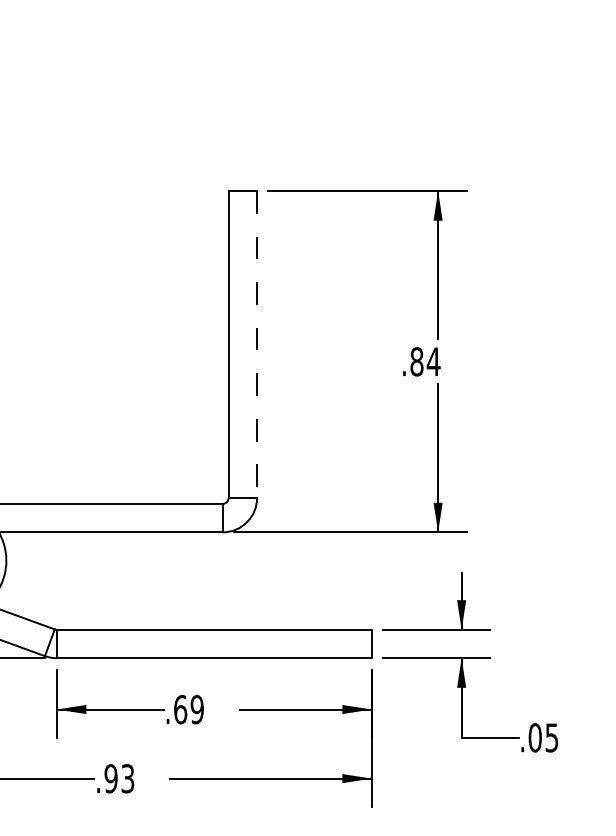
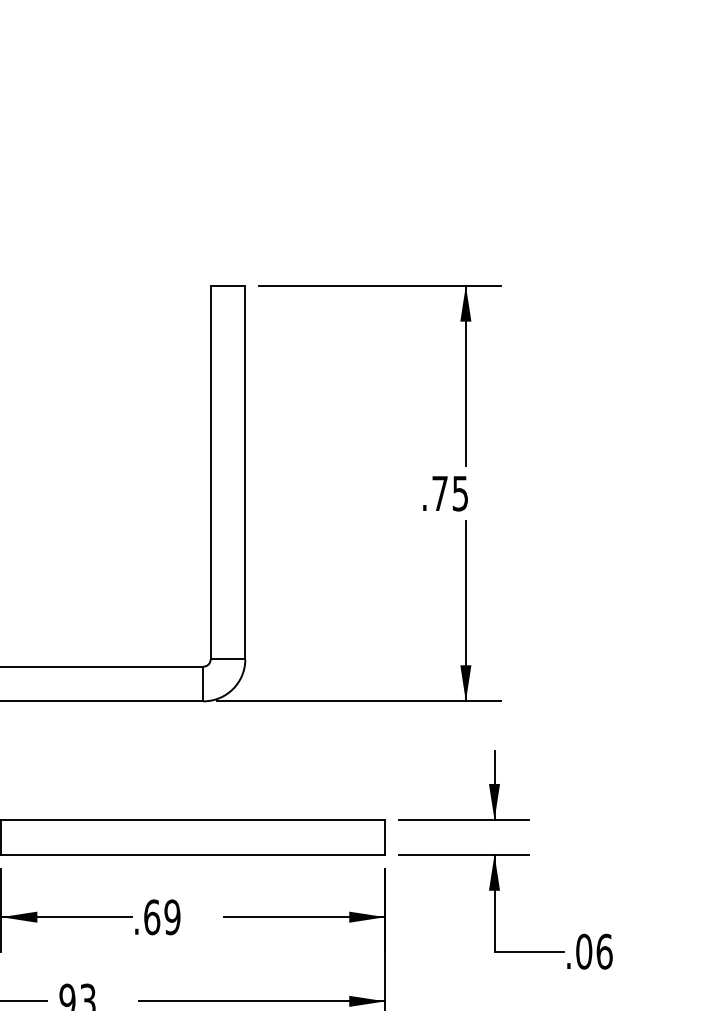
line: (257, 345) -> (245, 473), dashed -> solid
text: (425, 361) -> (450, 493), .84 -> .75
text: (551, 737) -> (603, 951), .05 -> .06

